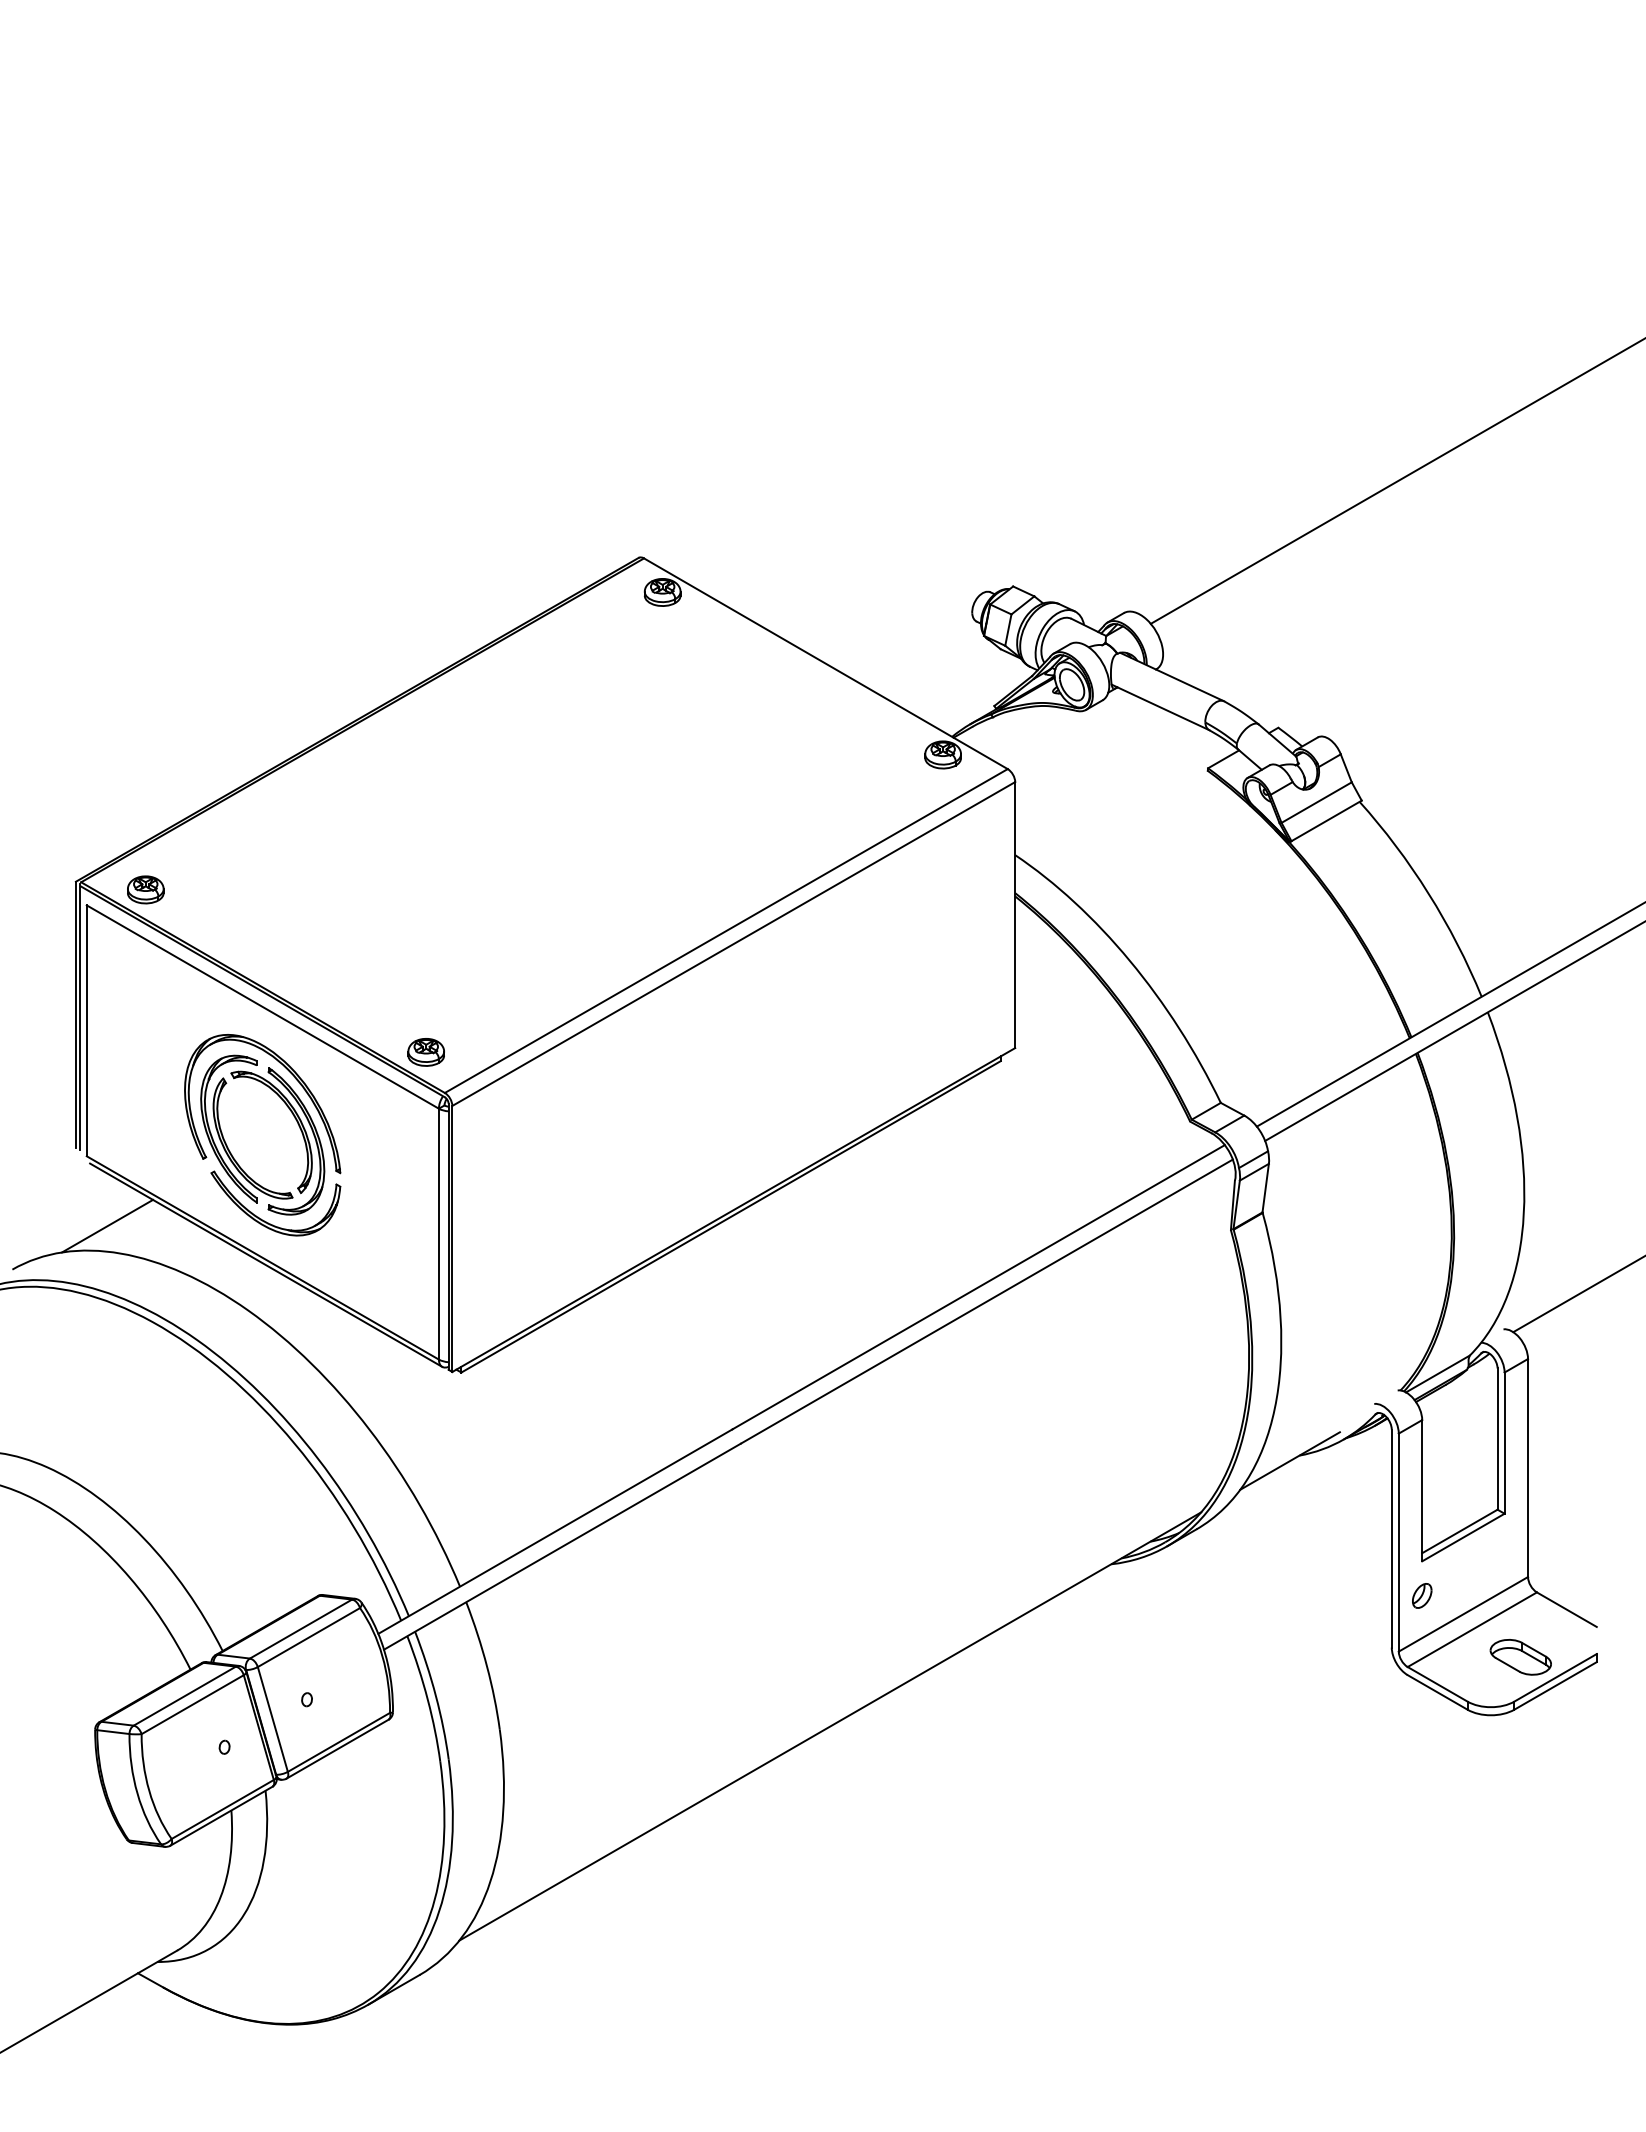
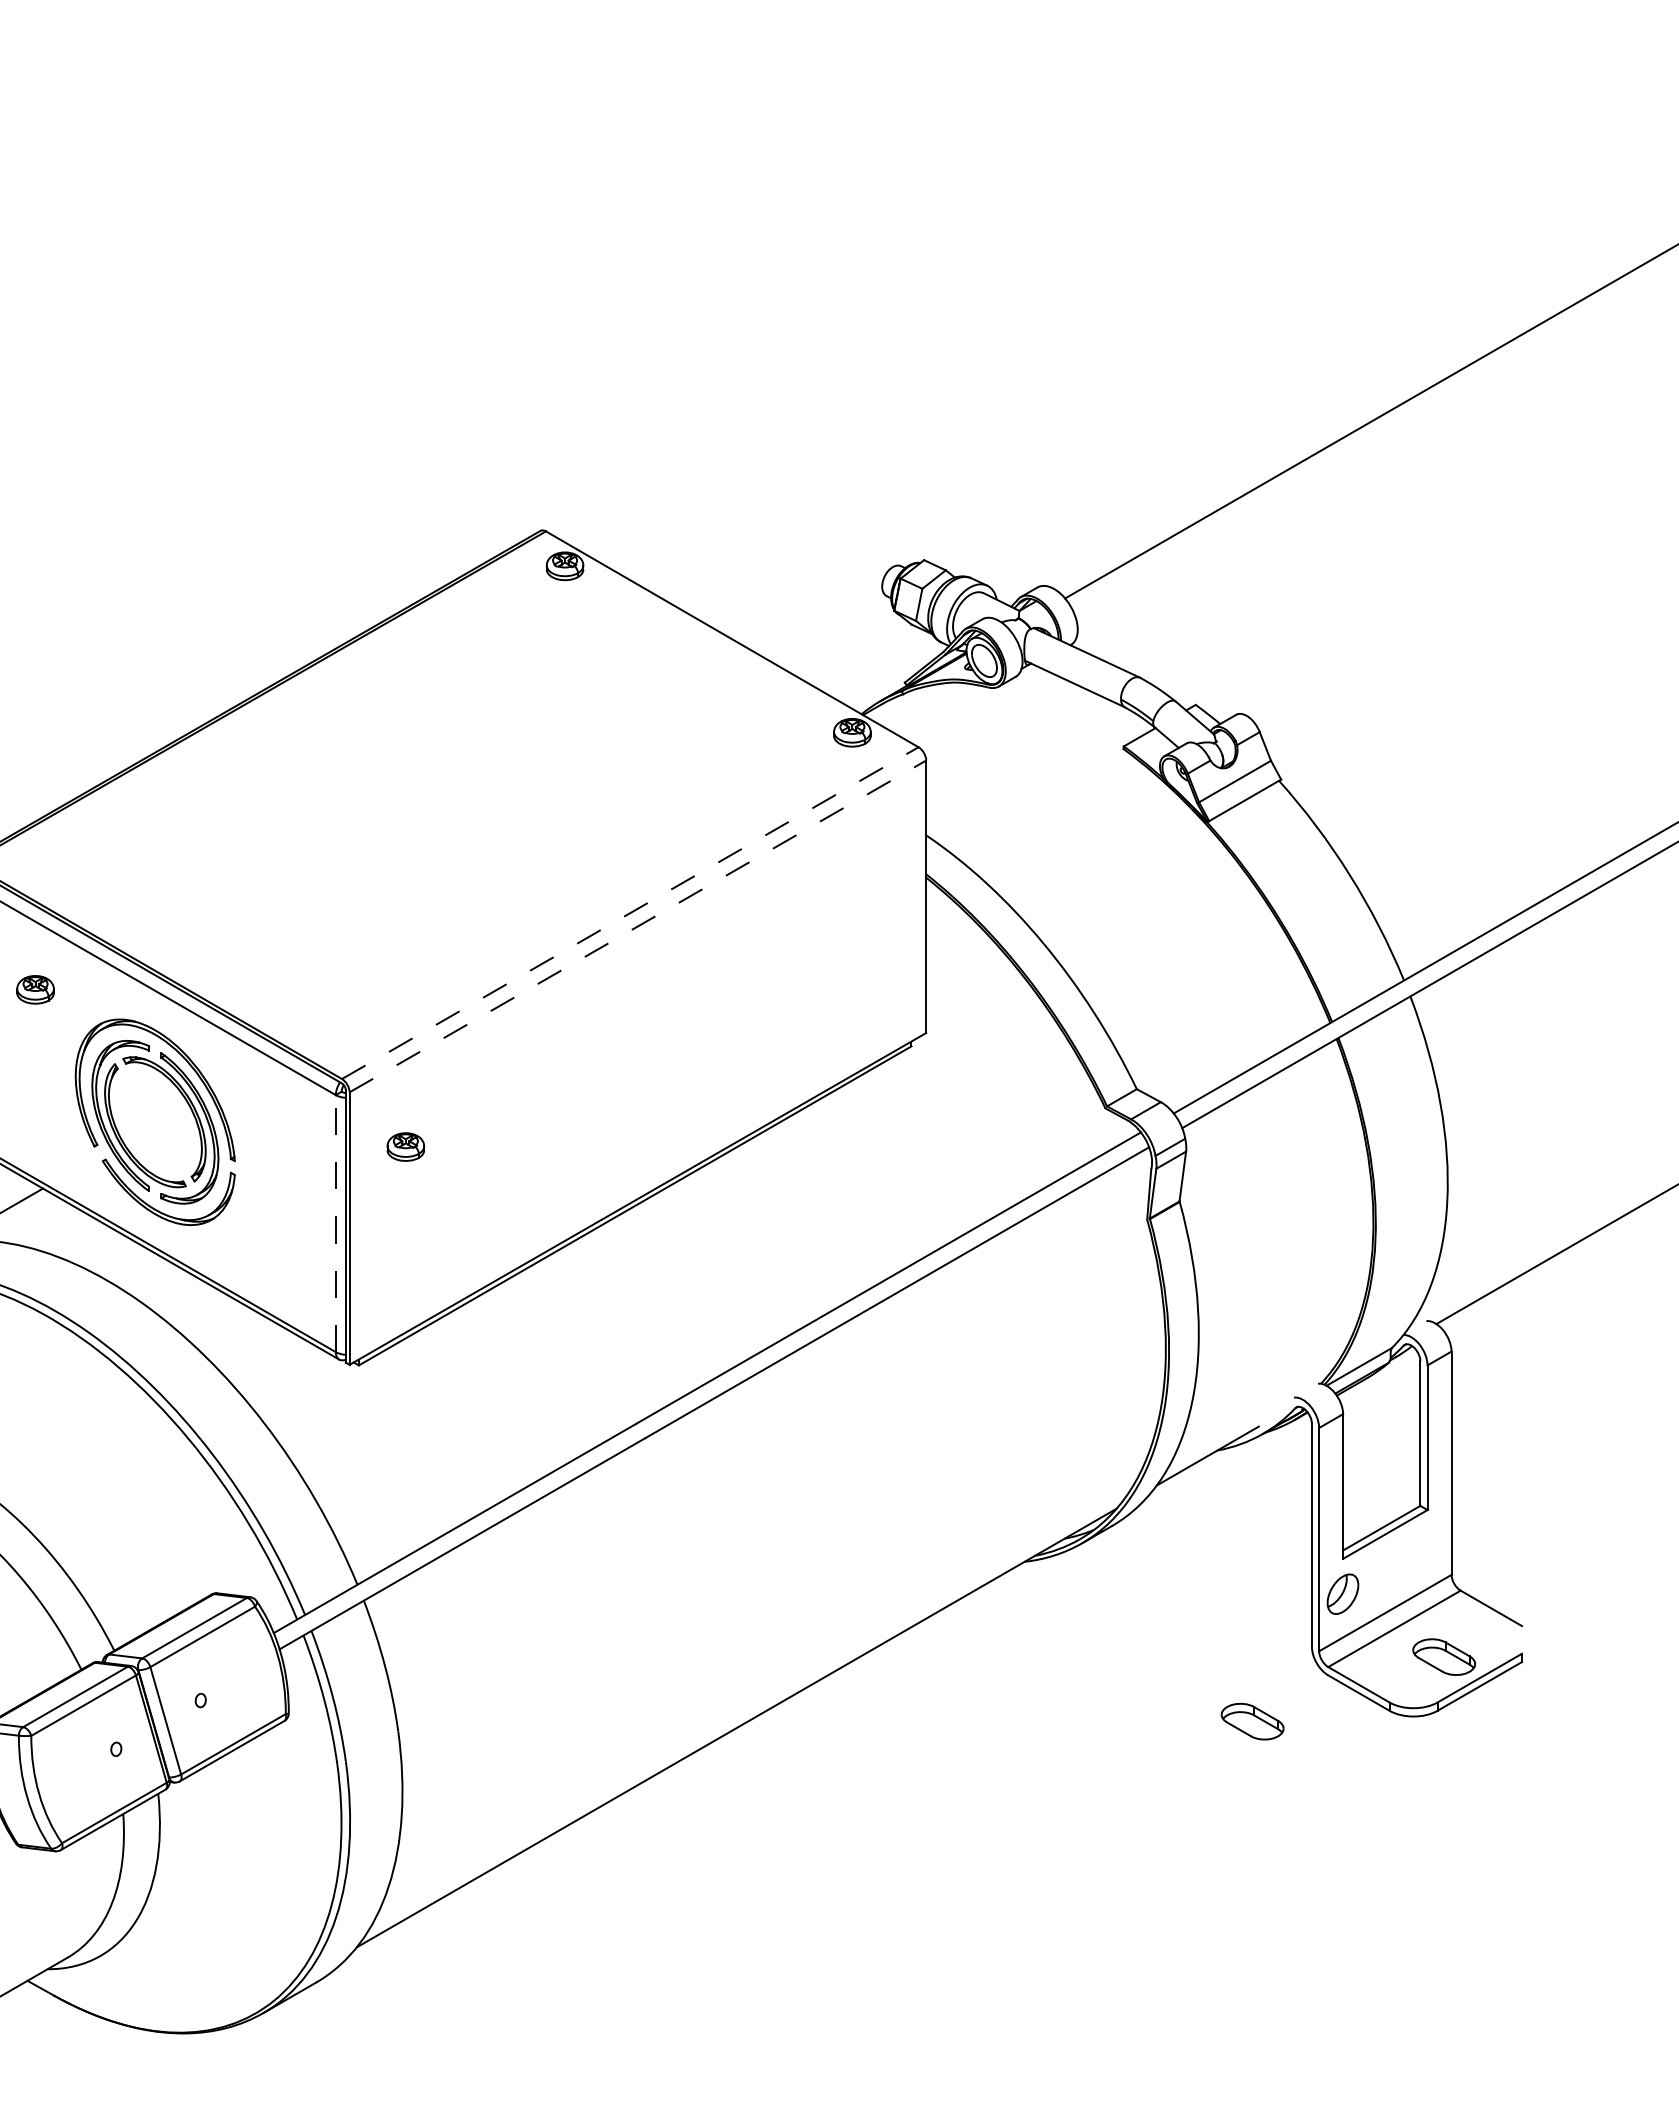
part: (145, 889) -> (35, 989), moved
line: (726, 931) -> (630, 913), solid -> dashed
line: (733, 944) -> (637, 926), solid -> dashed
part: (425, 1052) -> (405, 1147), moved
line: (438, 1233) -> (335, 1222), solid -> dashed
part: (1422, 1595) -> (1343, 1593), size x1.6
part: (1333, 1720) -> (1252, 1721), added

